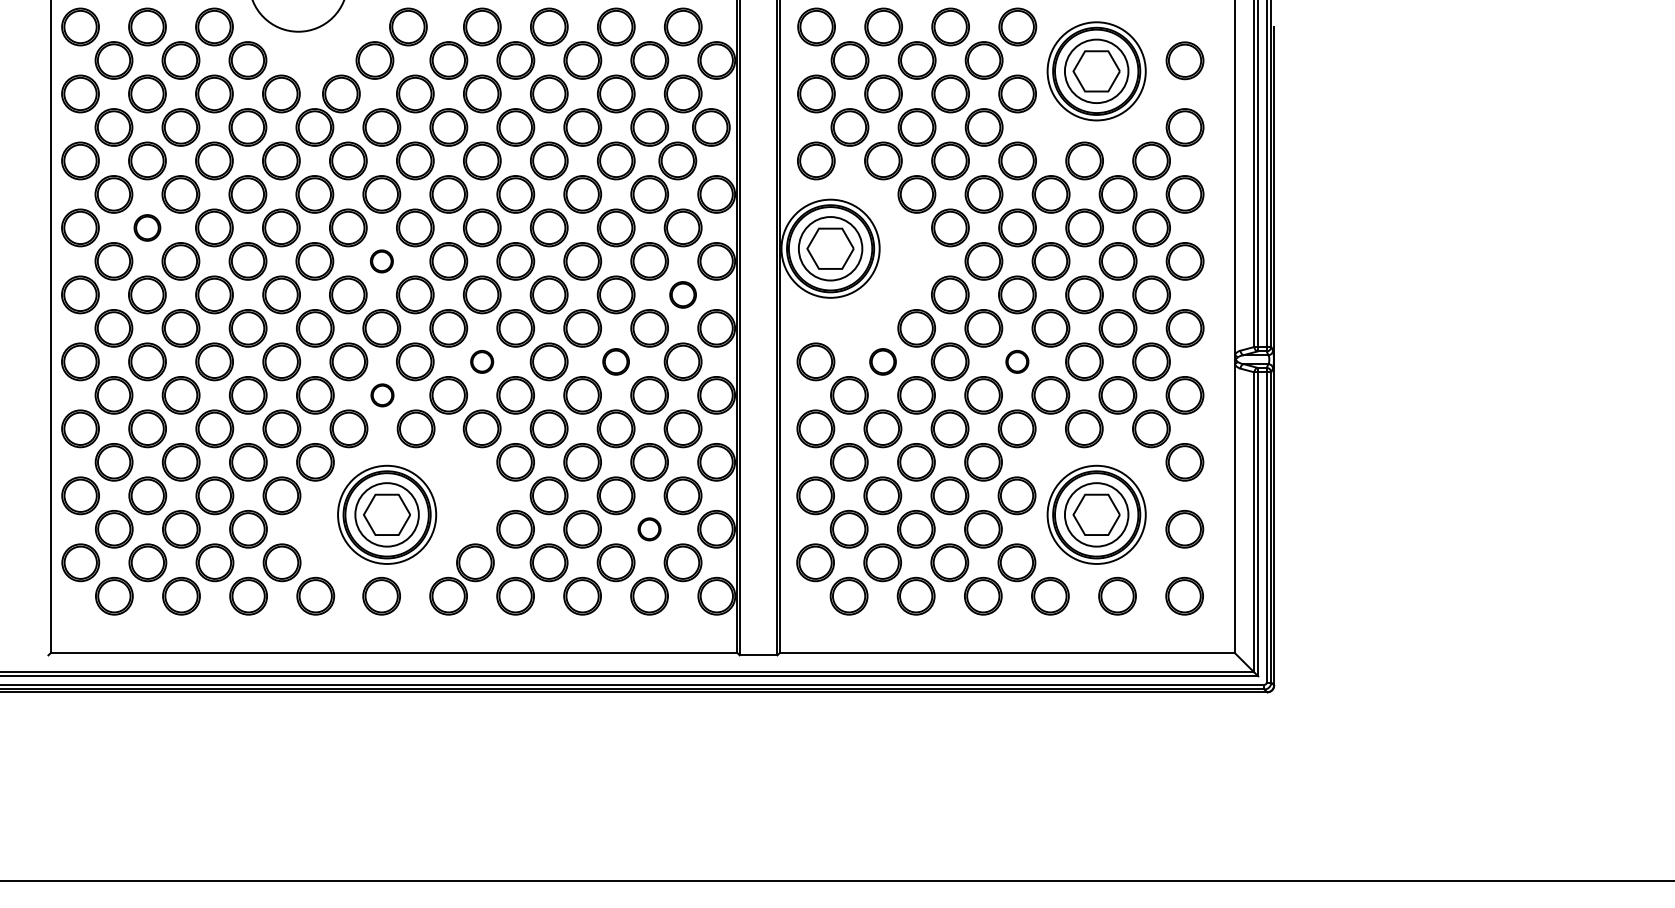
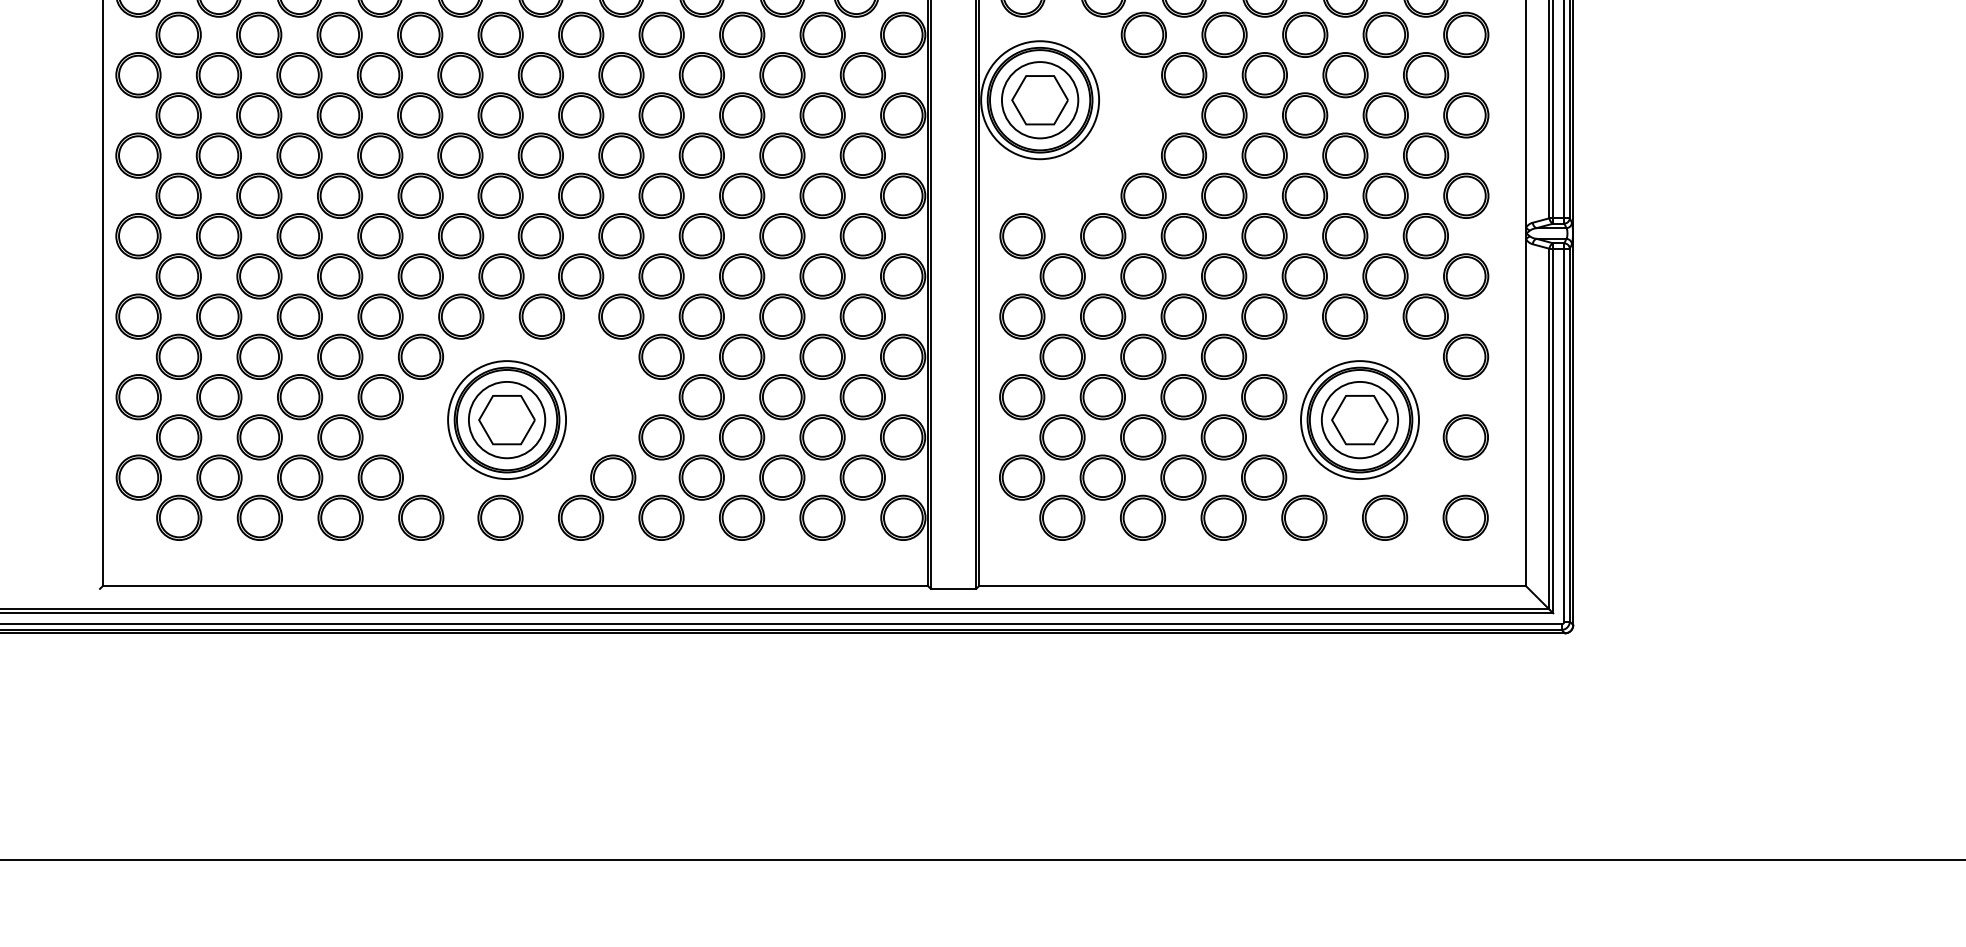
part: (147, 227) -> (219, 74), size x1.43
part: (381, 261) -> (500, 115), size x1.67
part: (682, 294) -> (862, 155), size x1.43
part: (481, 361) -> (620, 235), size x1.67
part: (615, 361) -> (781, 235), size x1.43
part: (882, 361) -> (1102, 235), size x1.43
part: (1017, 361) -> (1264, 235), size x1.67
part: (382, 395) -> (501, 276), size x1.67
part: (649, 529) -> (822, 437), size x1.67

